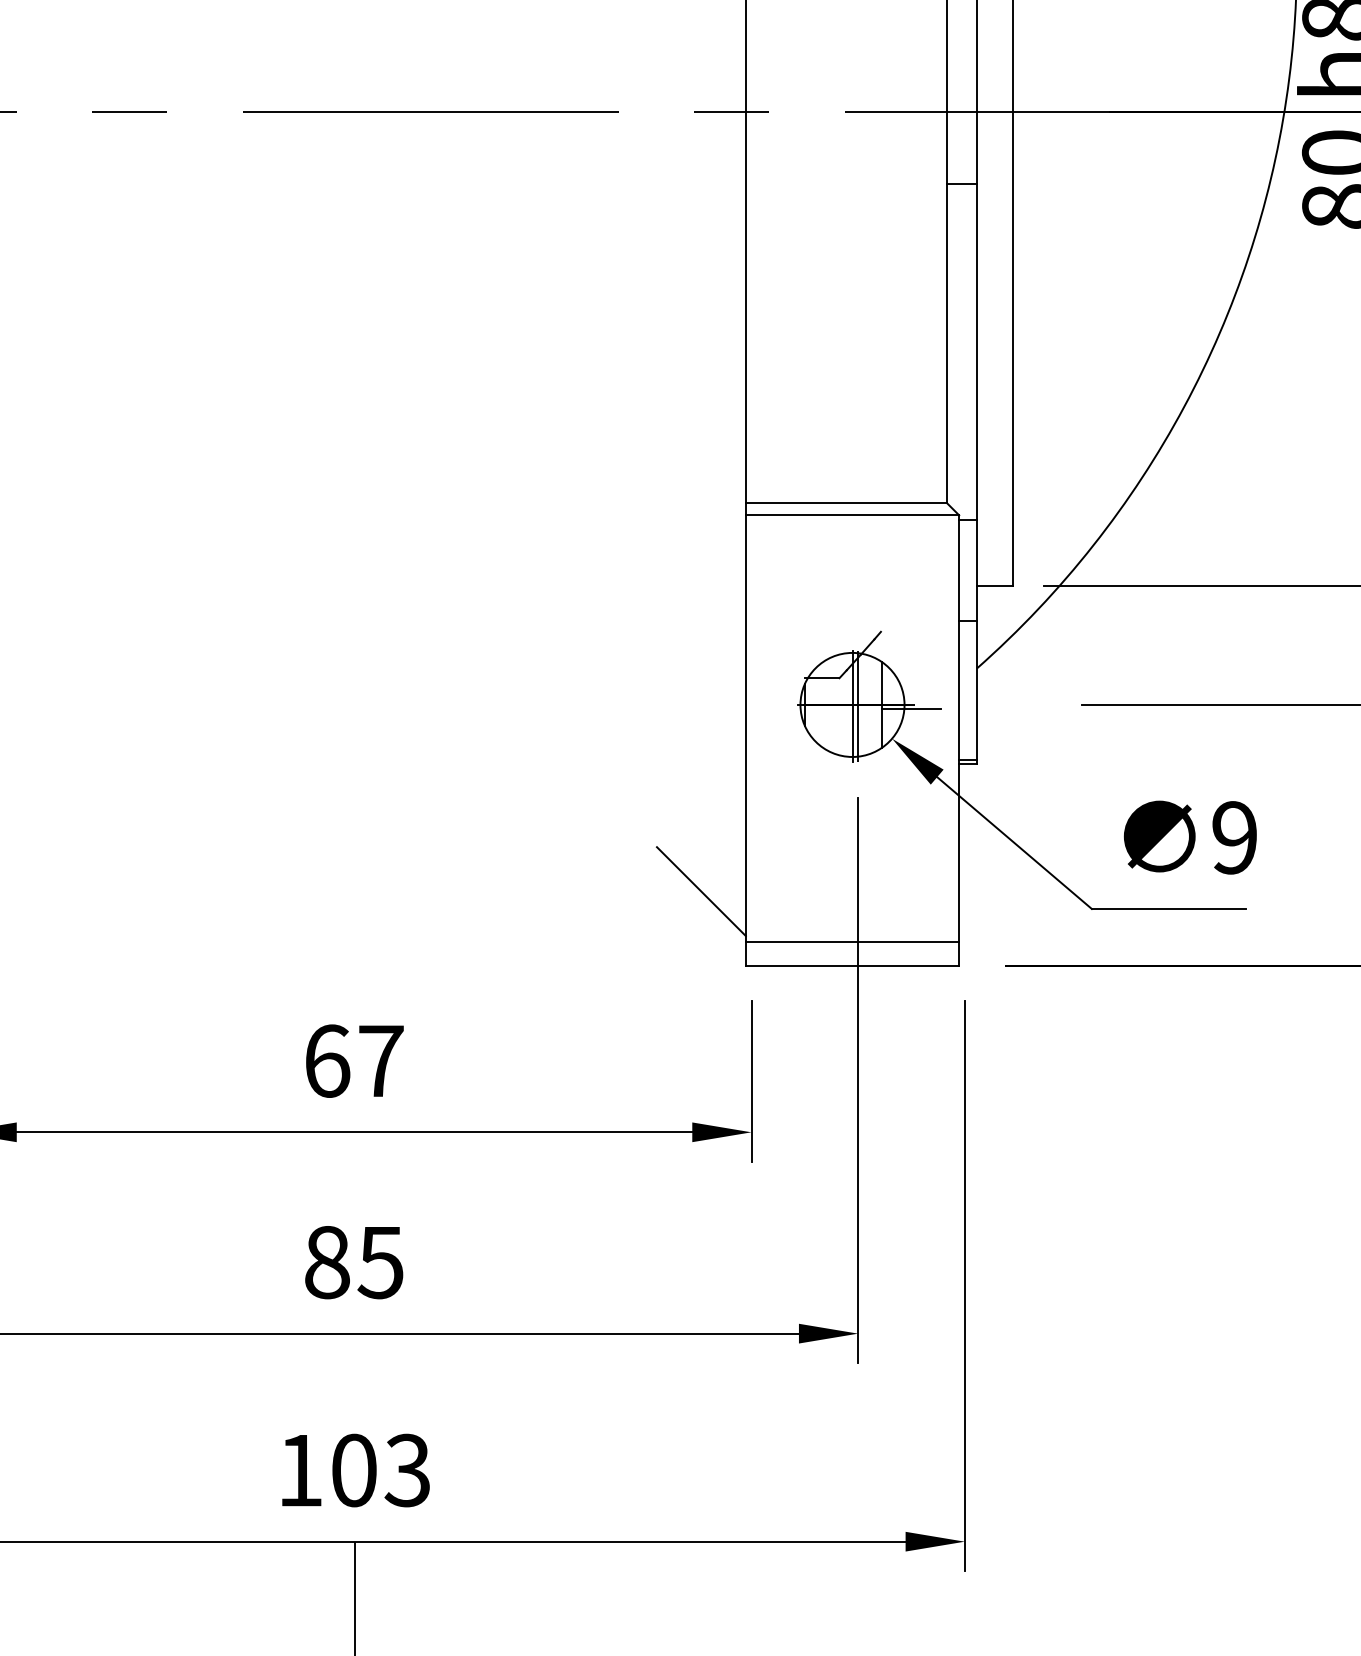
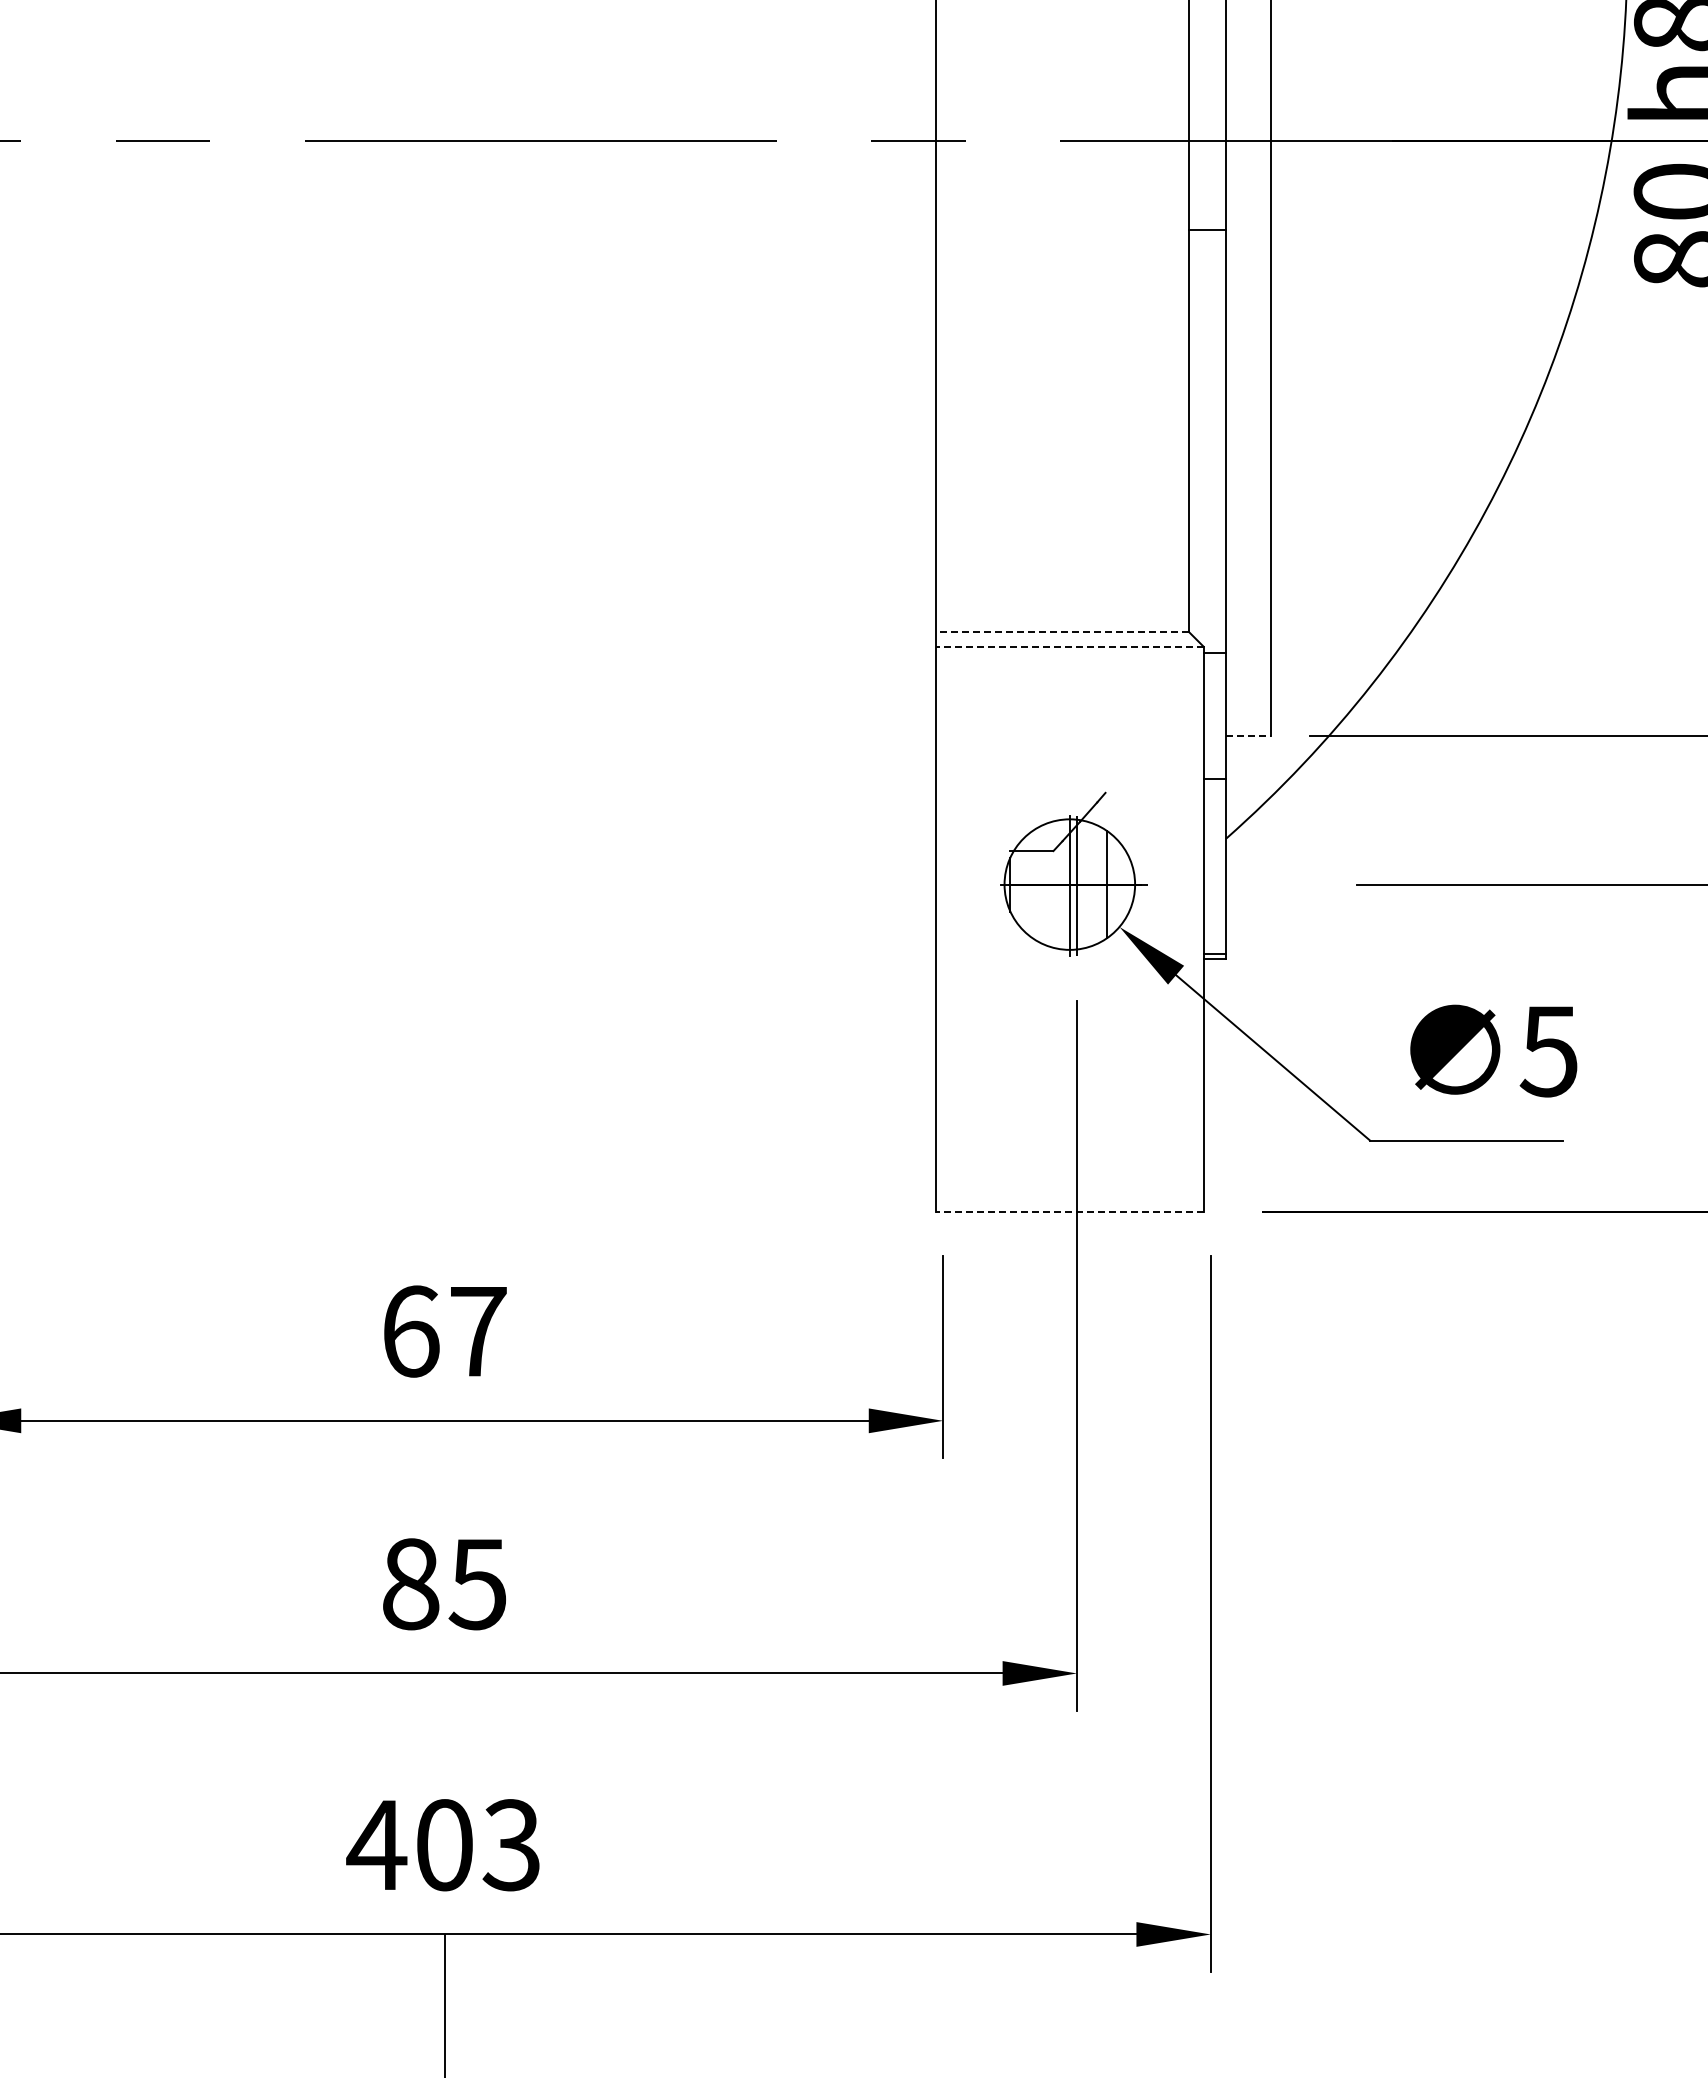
line: (845, 503) -> (1061, 631), solid -> dashed
line: (852, 515) -> (1069, 646), solid -> dashed
line: (994, 586) -> (1248, 735), solid -> dashed
line: (912, 708) -> (1144, 889), removed
text: (1234, 837) -> (1548, 1051), 9 -> 5
line: (701, 891) -> (880, 1118), removed
line: (852, 942) -> (1069, 1182), removed
line: (852, 965) -> (1069, 1211), solid -> dashed
text: (299, 1469) -> (376, 1844), 103 -> 403

